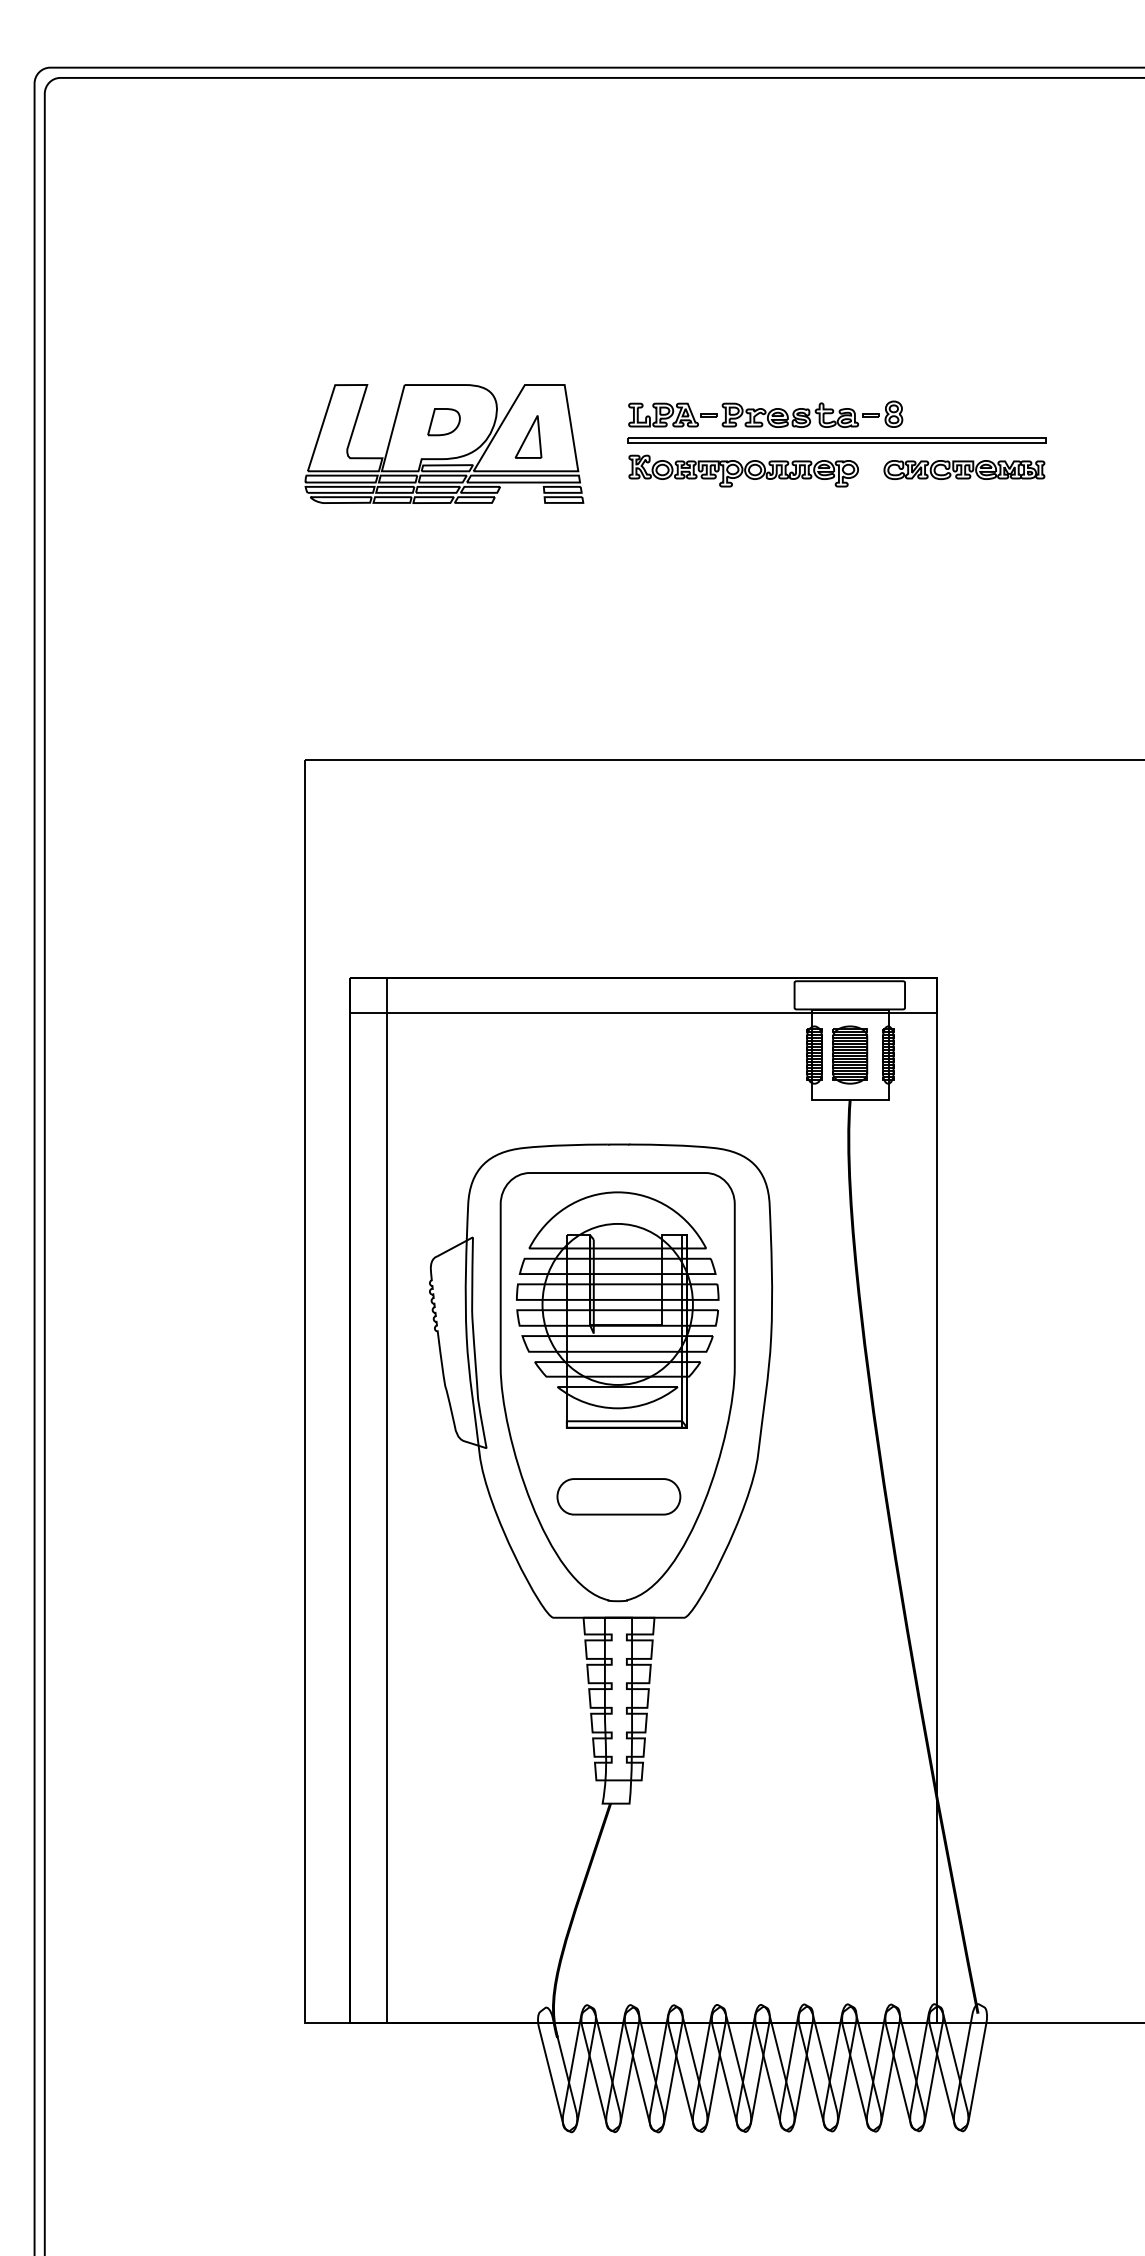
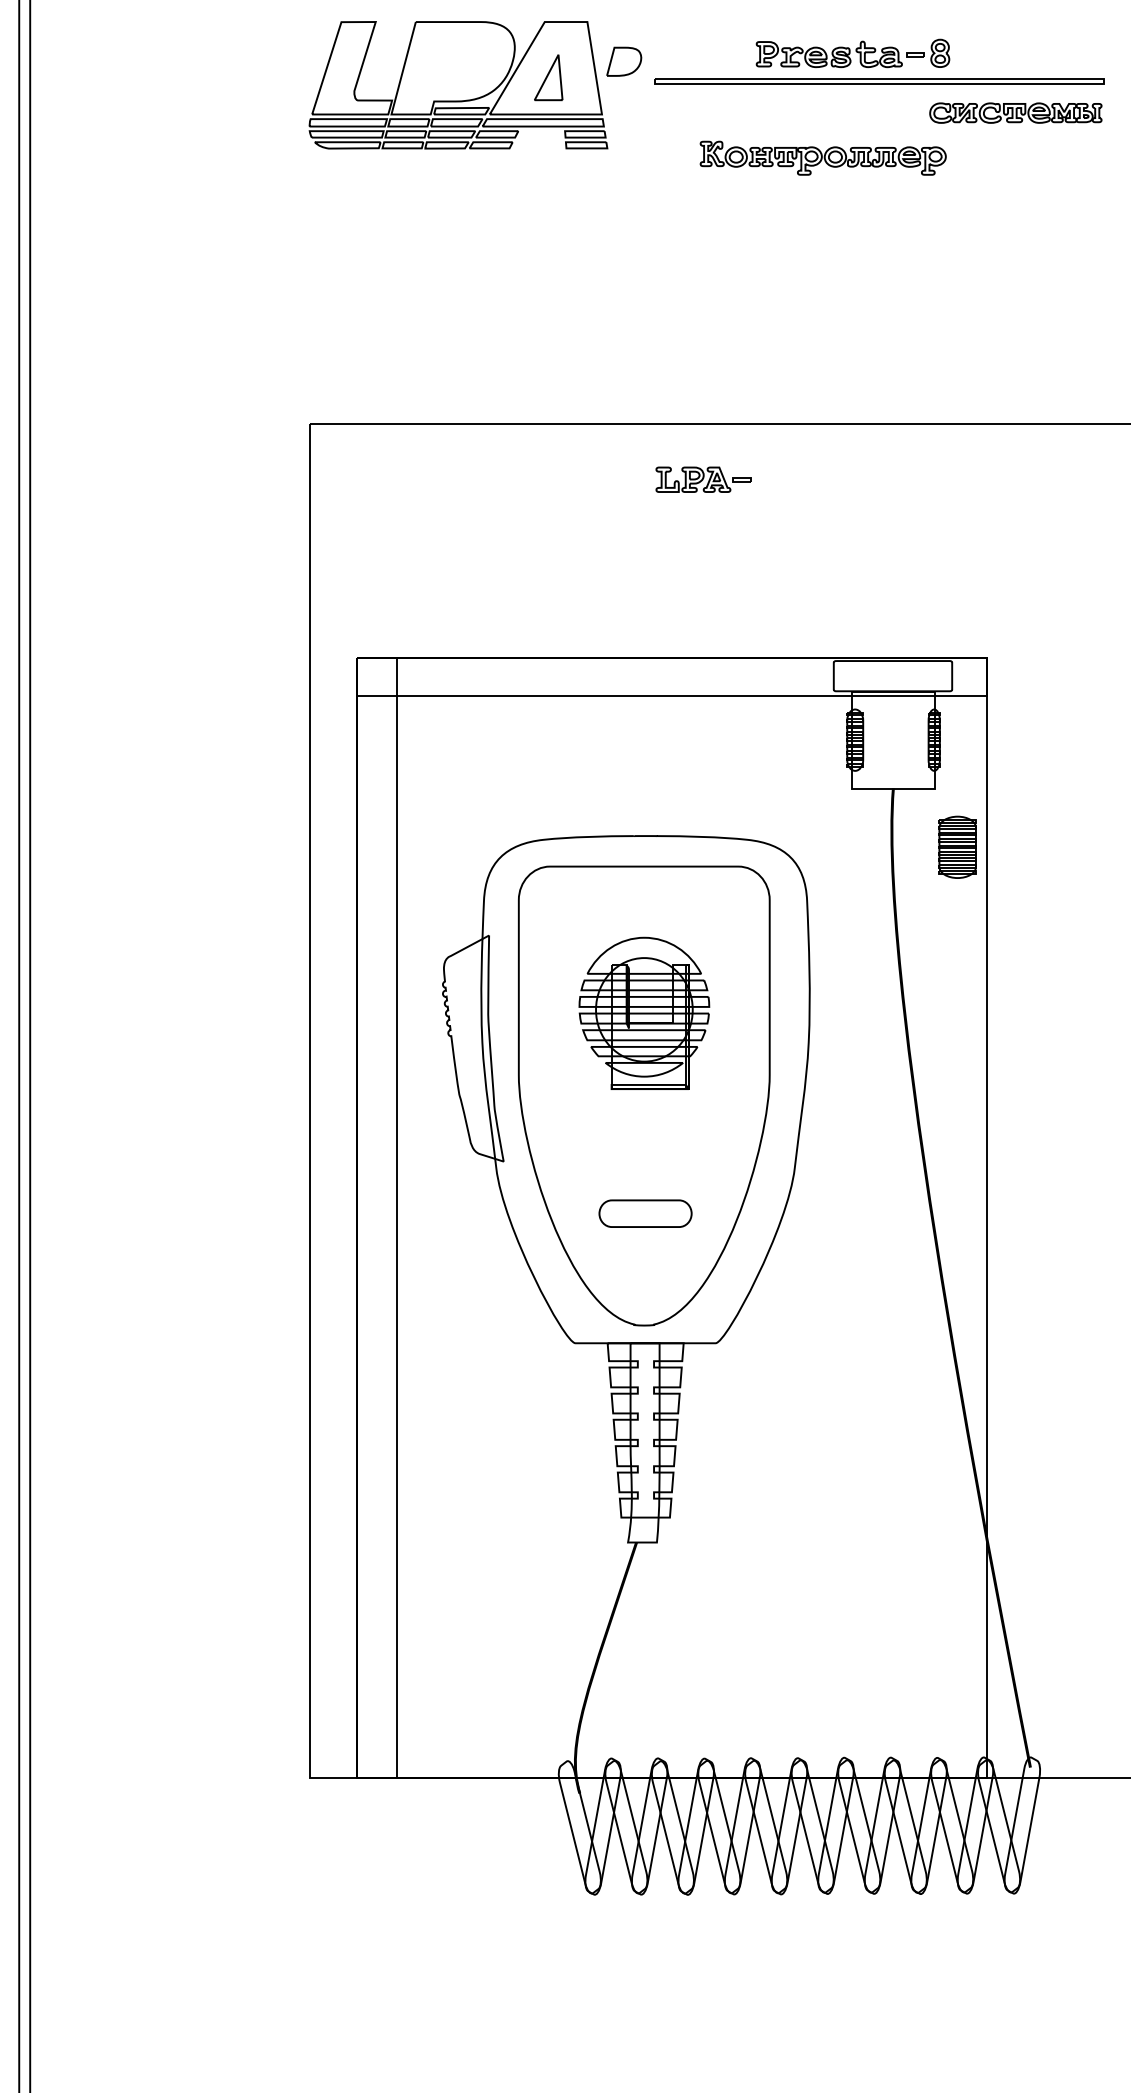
part: (672, 414) -> (702, 479), moved
part: (443, 422) -> (623, 62), moved
part: (743, 470) -> (823, 157), moved
part: (850, 1054) -> (958, 846), moved
part: (617, 1309) -> (644, 1012), size x0.6
part: (618, 1496) -> (645, 1213), size x0.7

